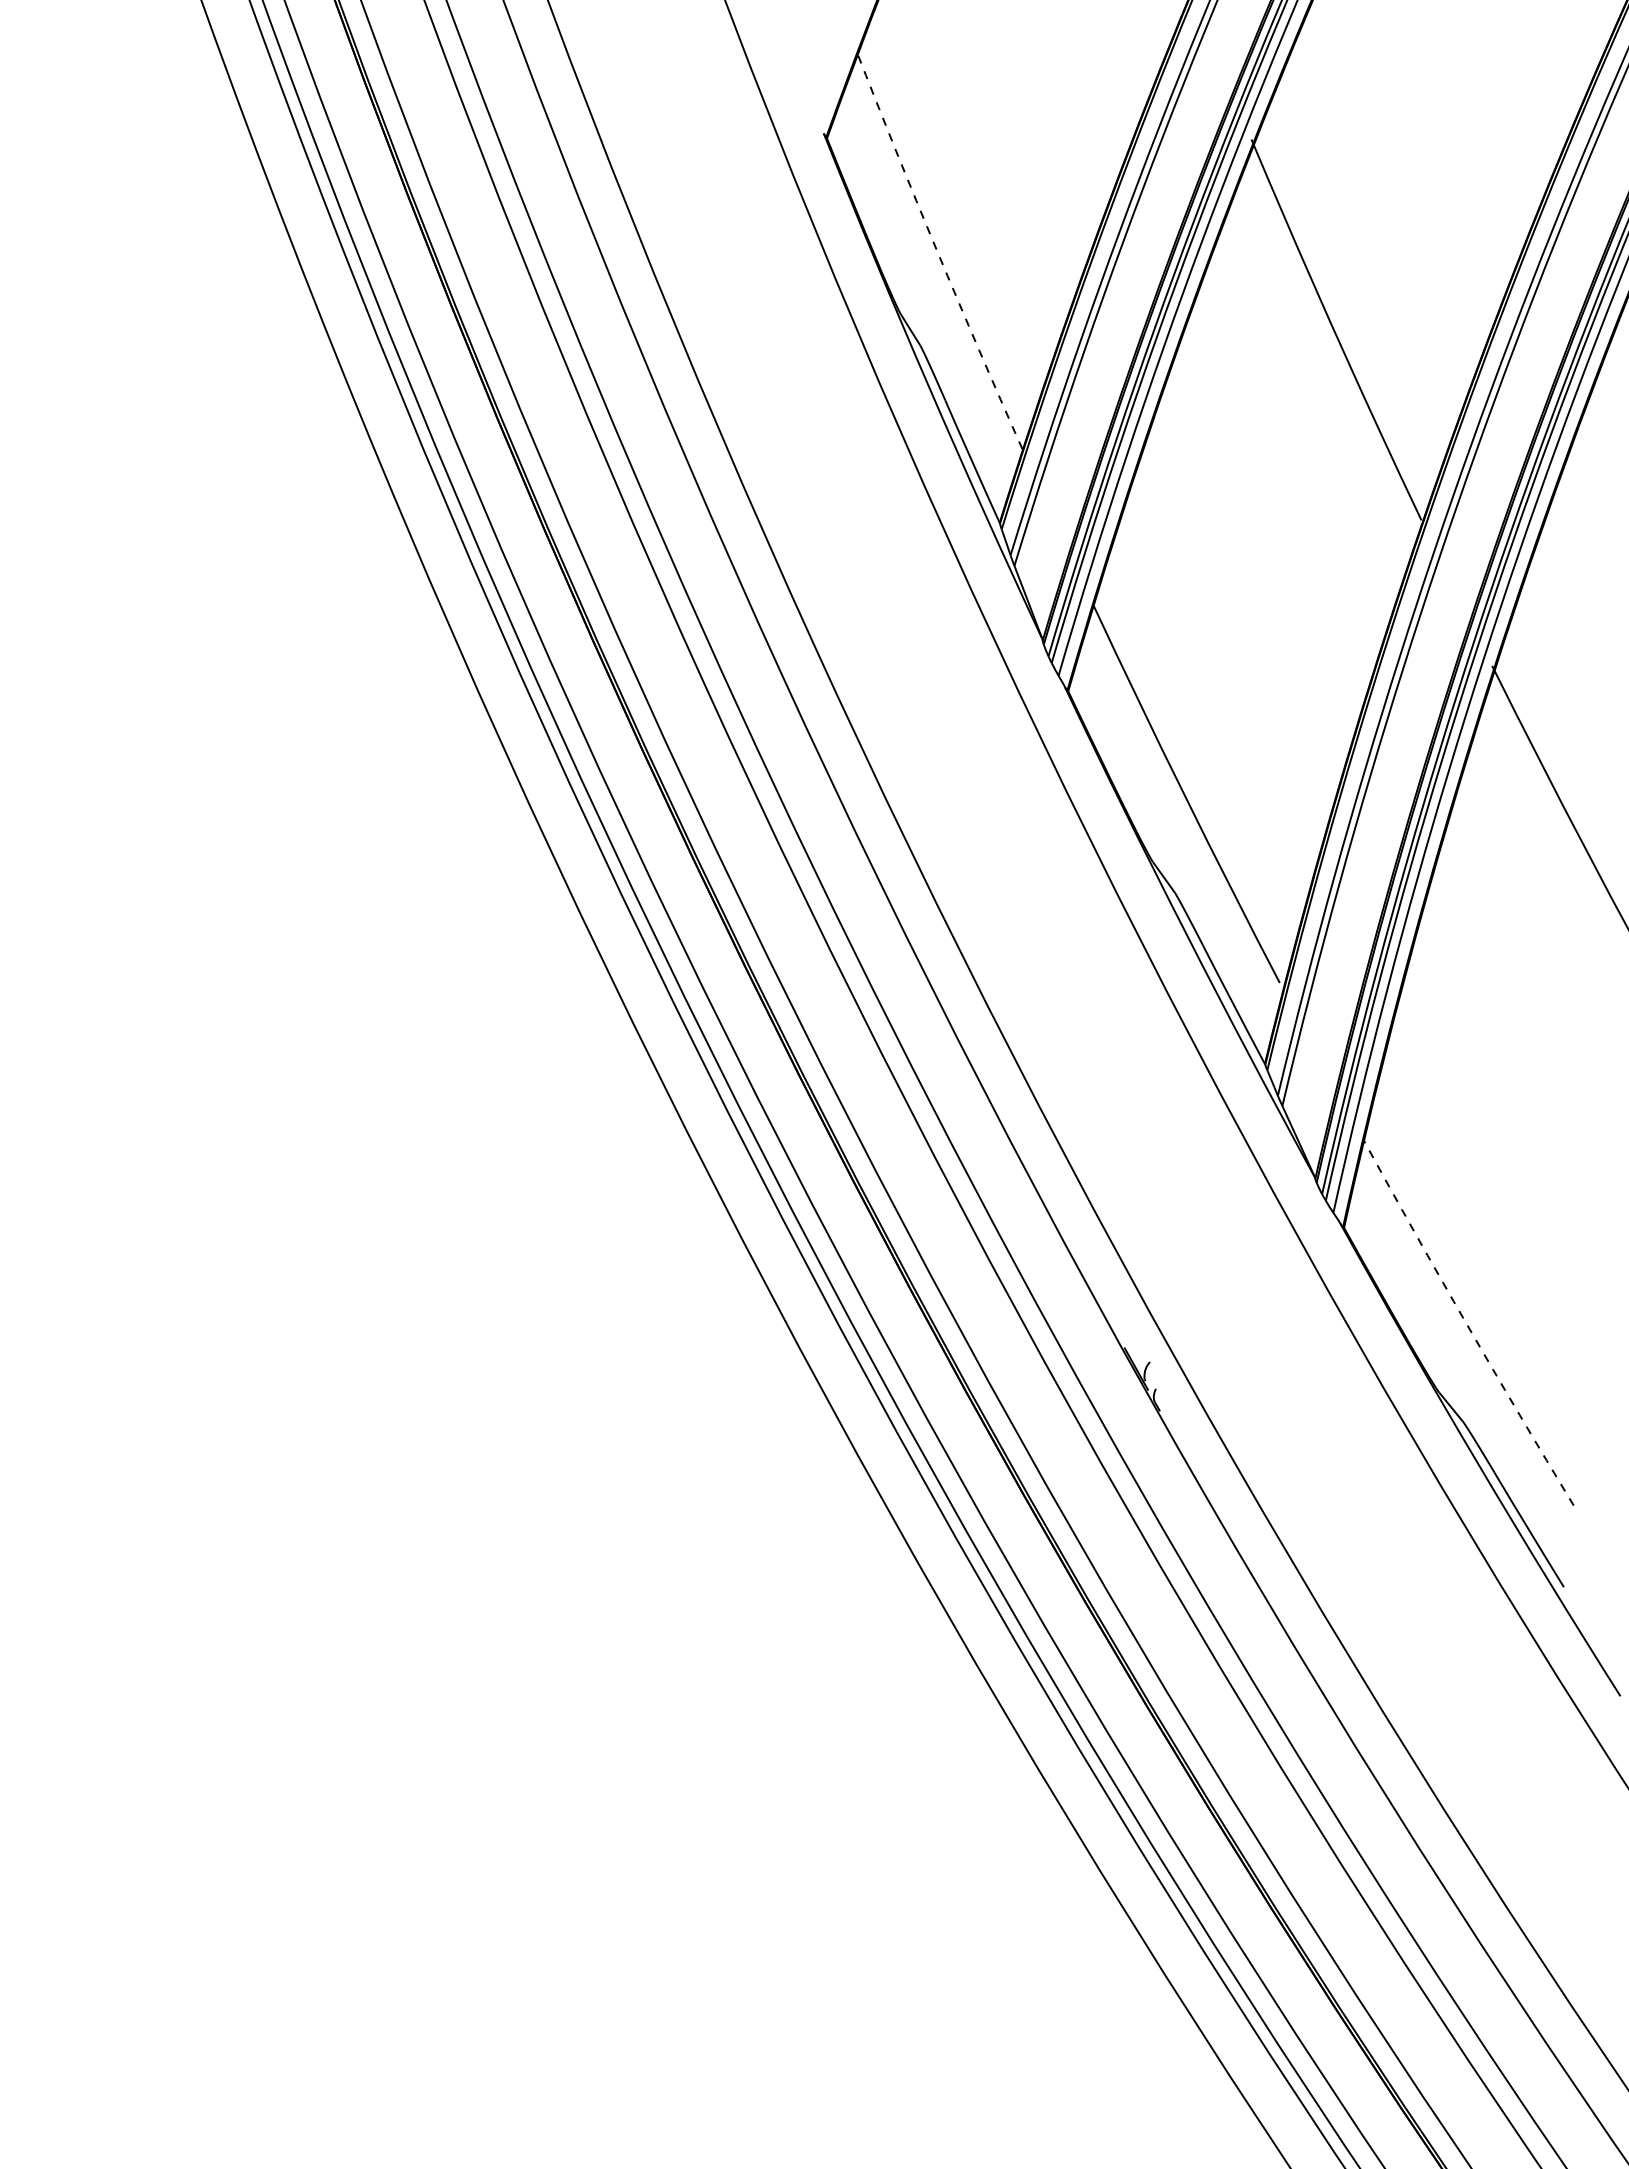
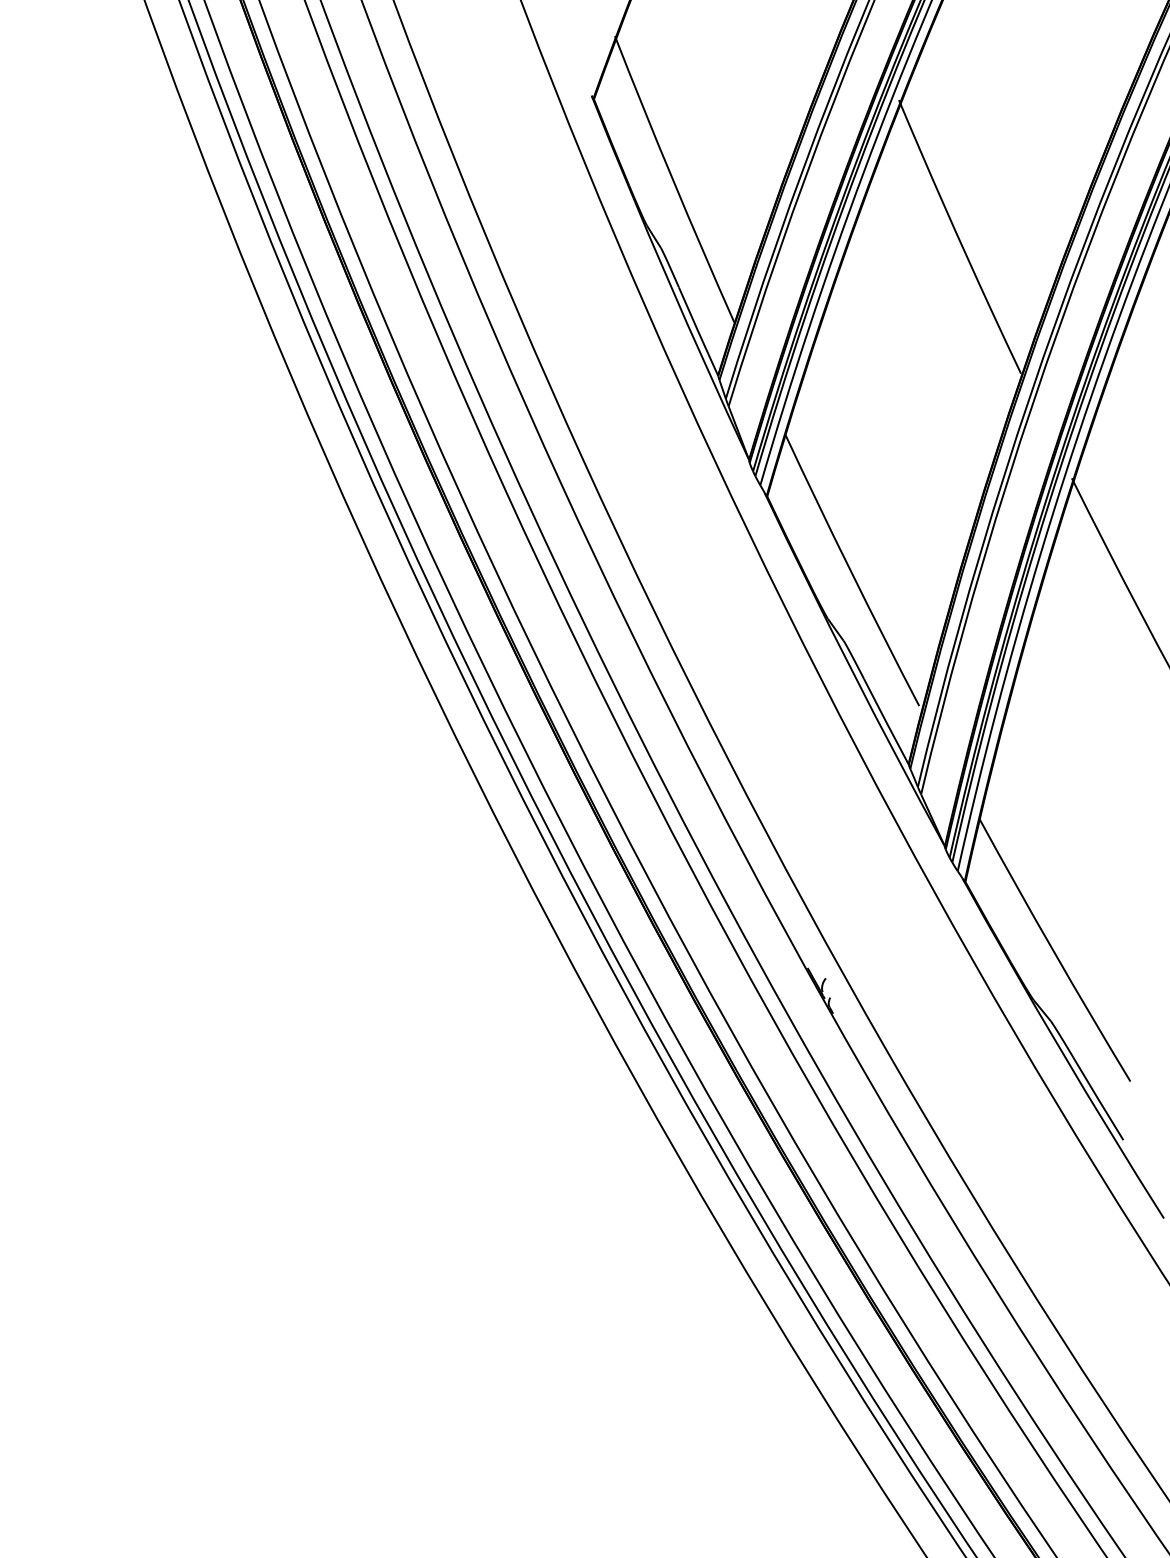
arc: (937, 250) -> (673, 179), dashed -> solid
arc: (1466, 1324) -> (1053, 951), dashed -> solid

